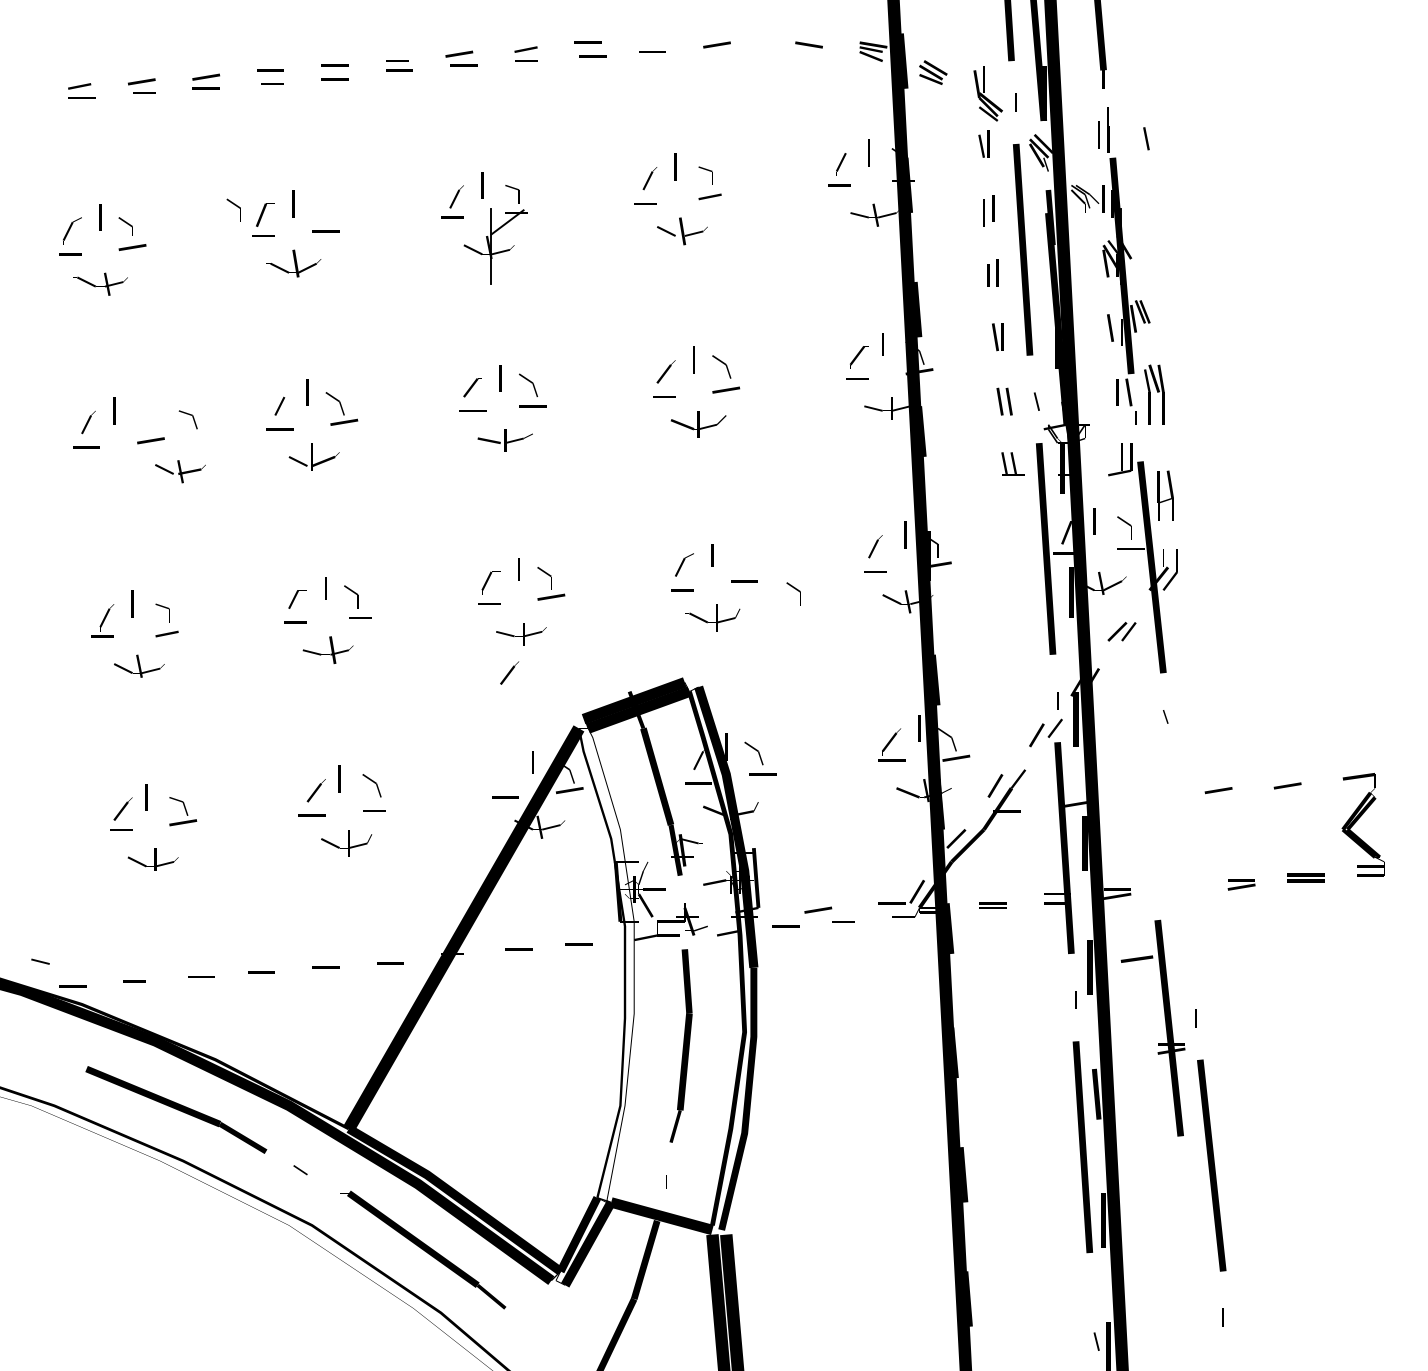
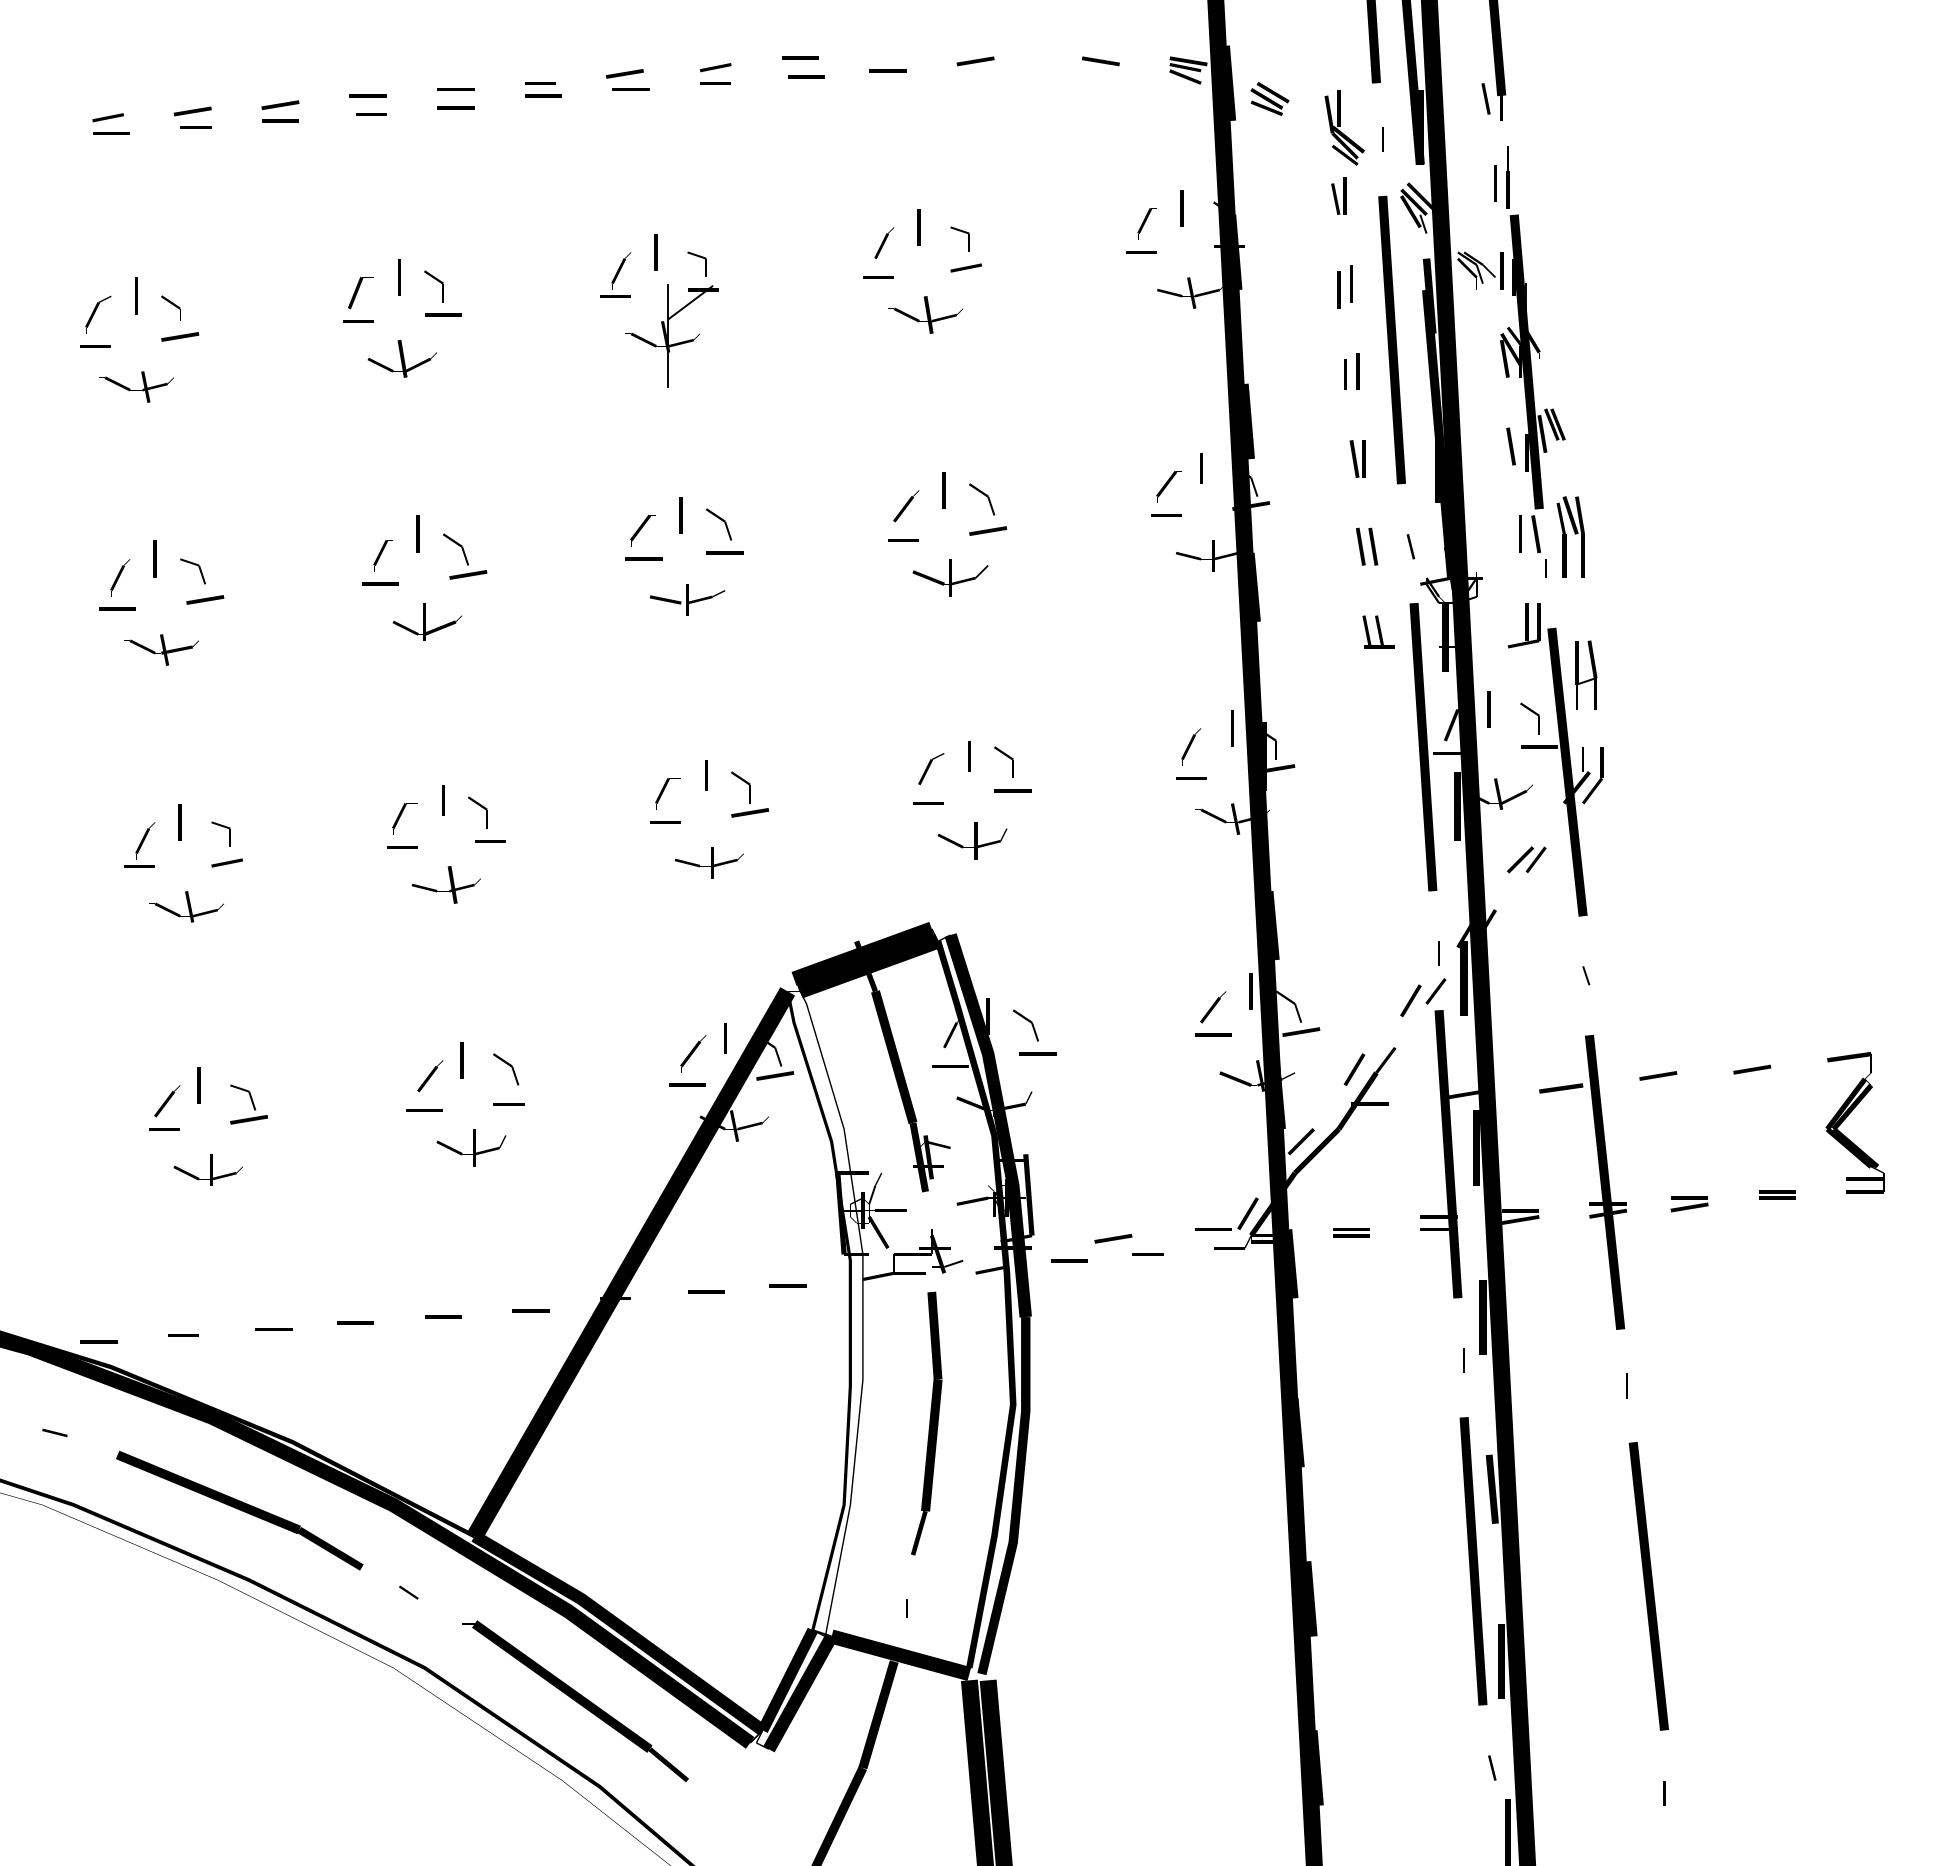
line: (1146, 138) -> (1485, 98), moved
part: (236, 206) -> (437, 281), moved
part: (190, 415) -> (195, 565), moved
part: (178, 471) -> (161, 649), moved
part: (793, 593) -> (1003, 761), moved
part: (509, 674) -> (693, 1053), moved
part: (1306, 877) -> (1777, 1194), size x0.71
line: (40, 961) -> (54, 1432), moved
part: (1165, 1023) -> (1599, 1176), moved
line: (1096, 1341) -> (1492, 1767), moved

